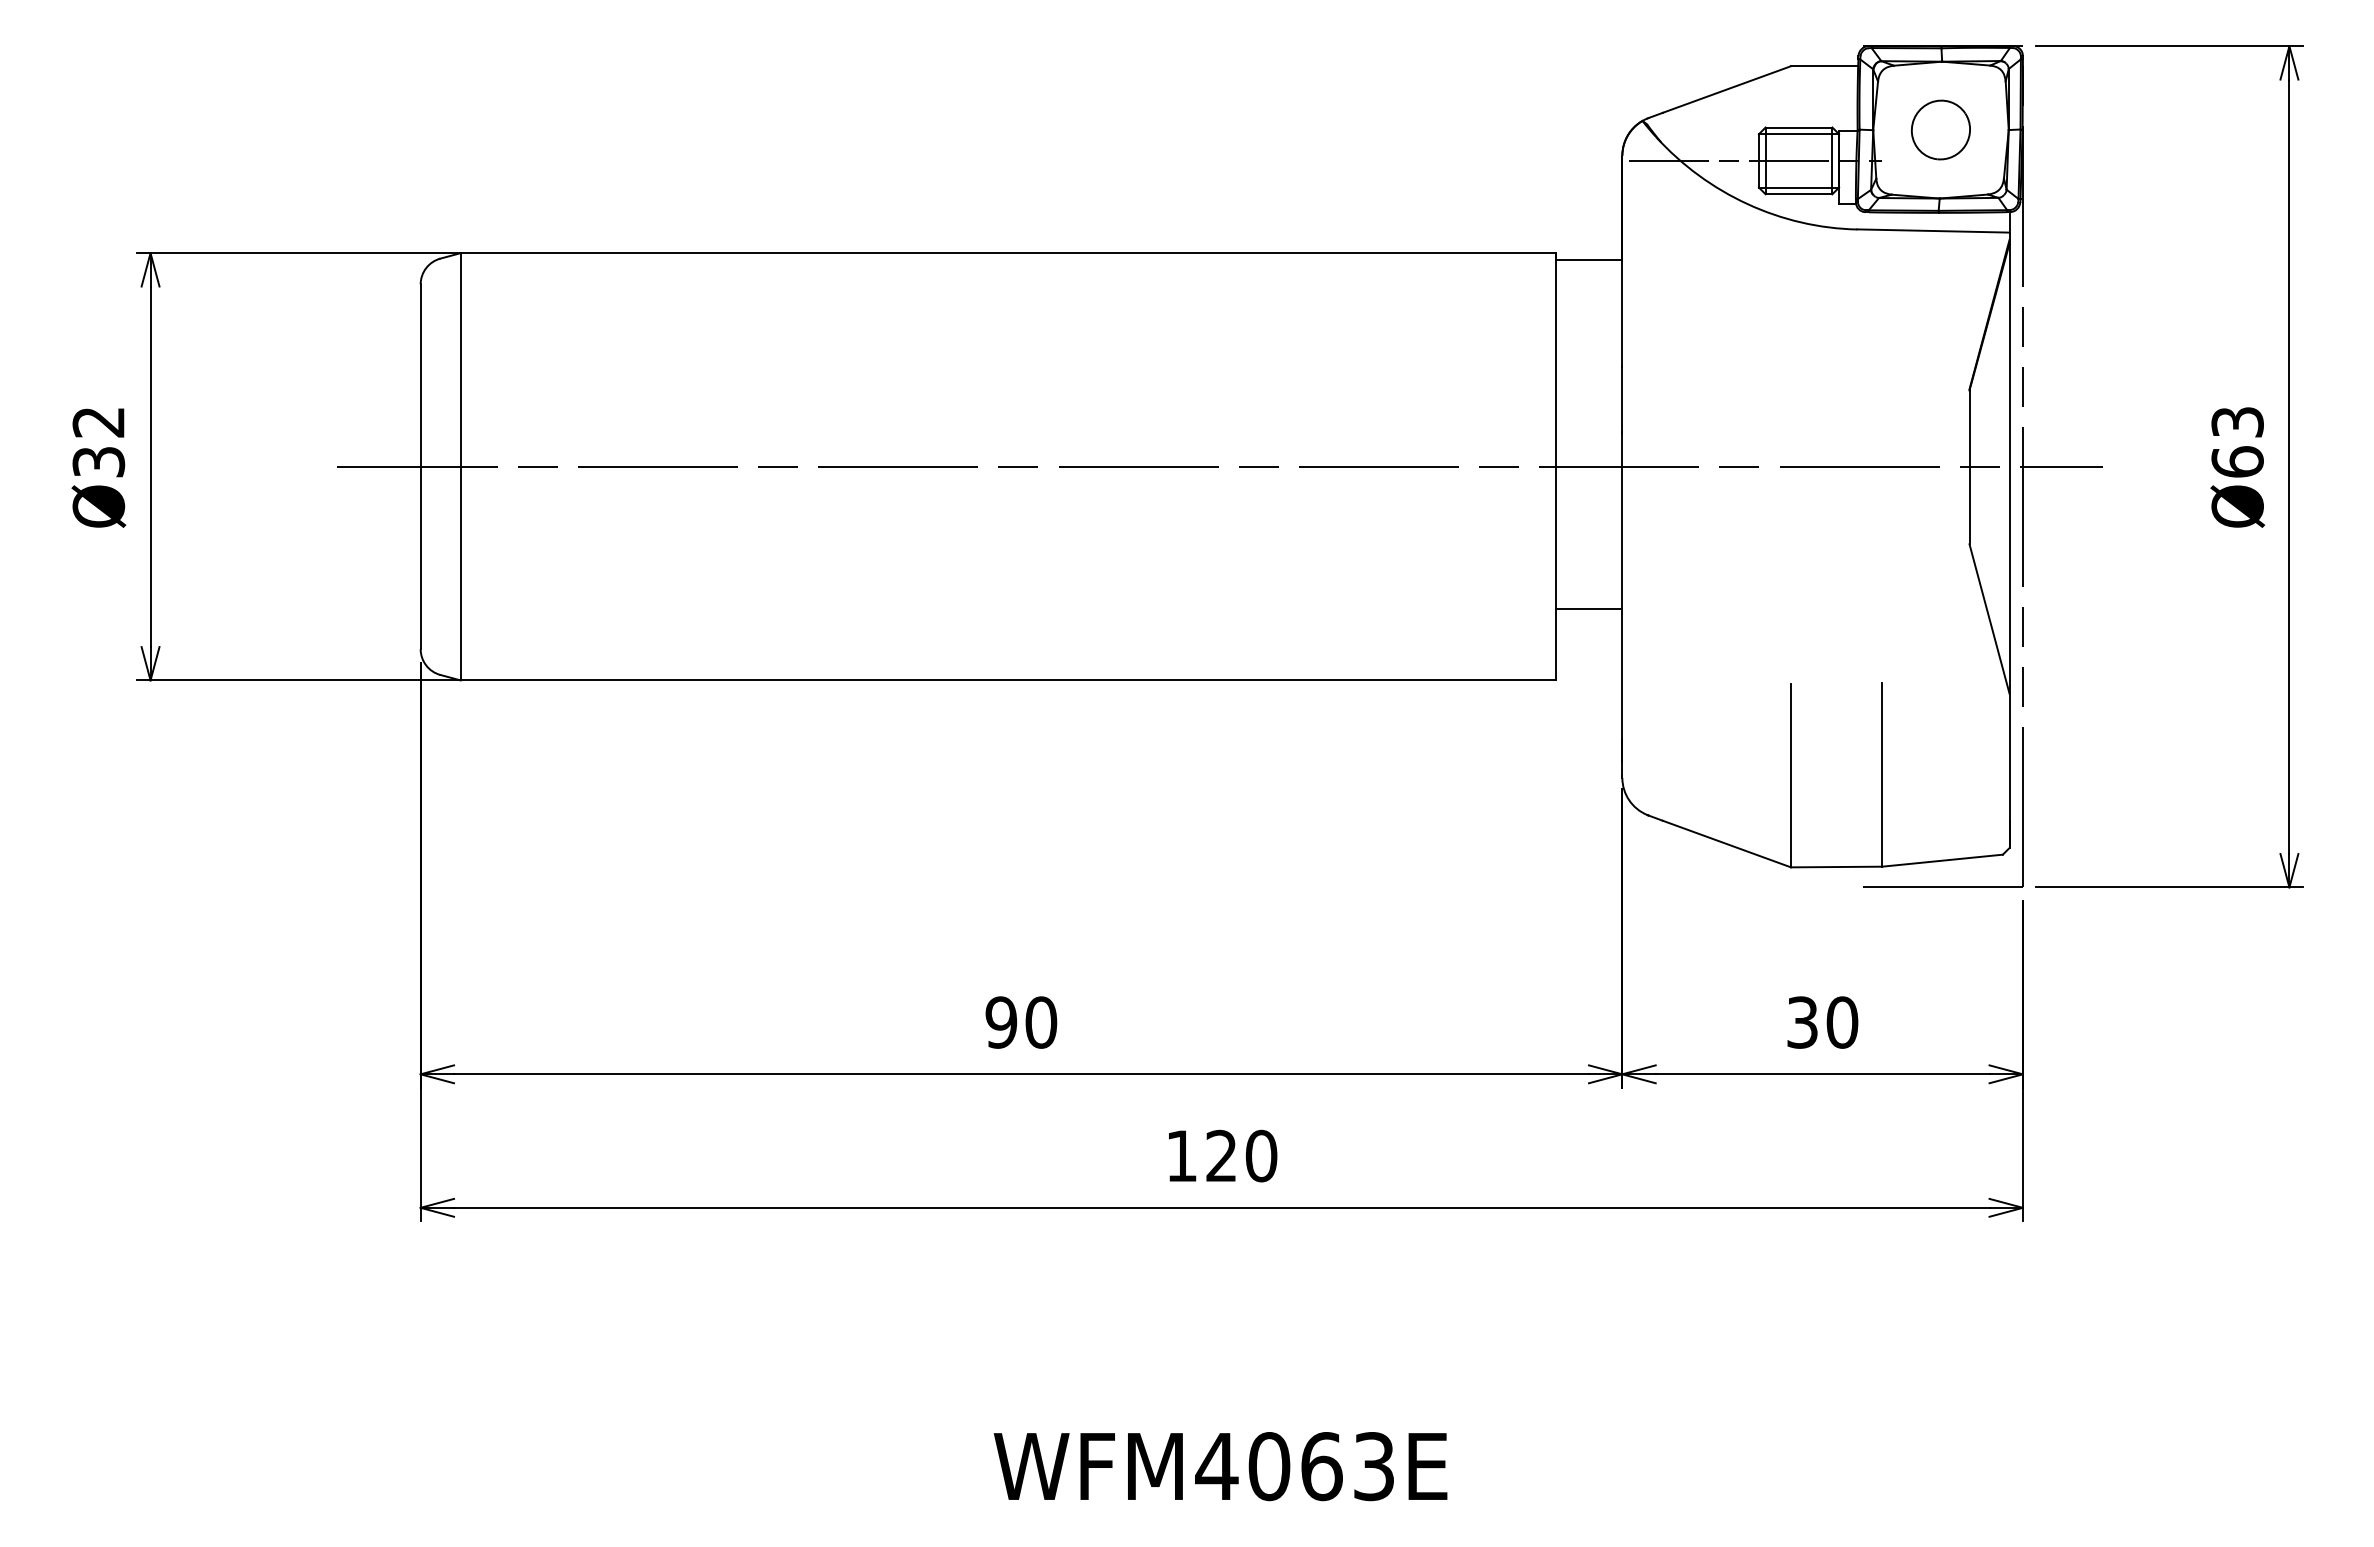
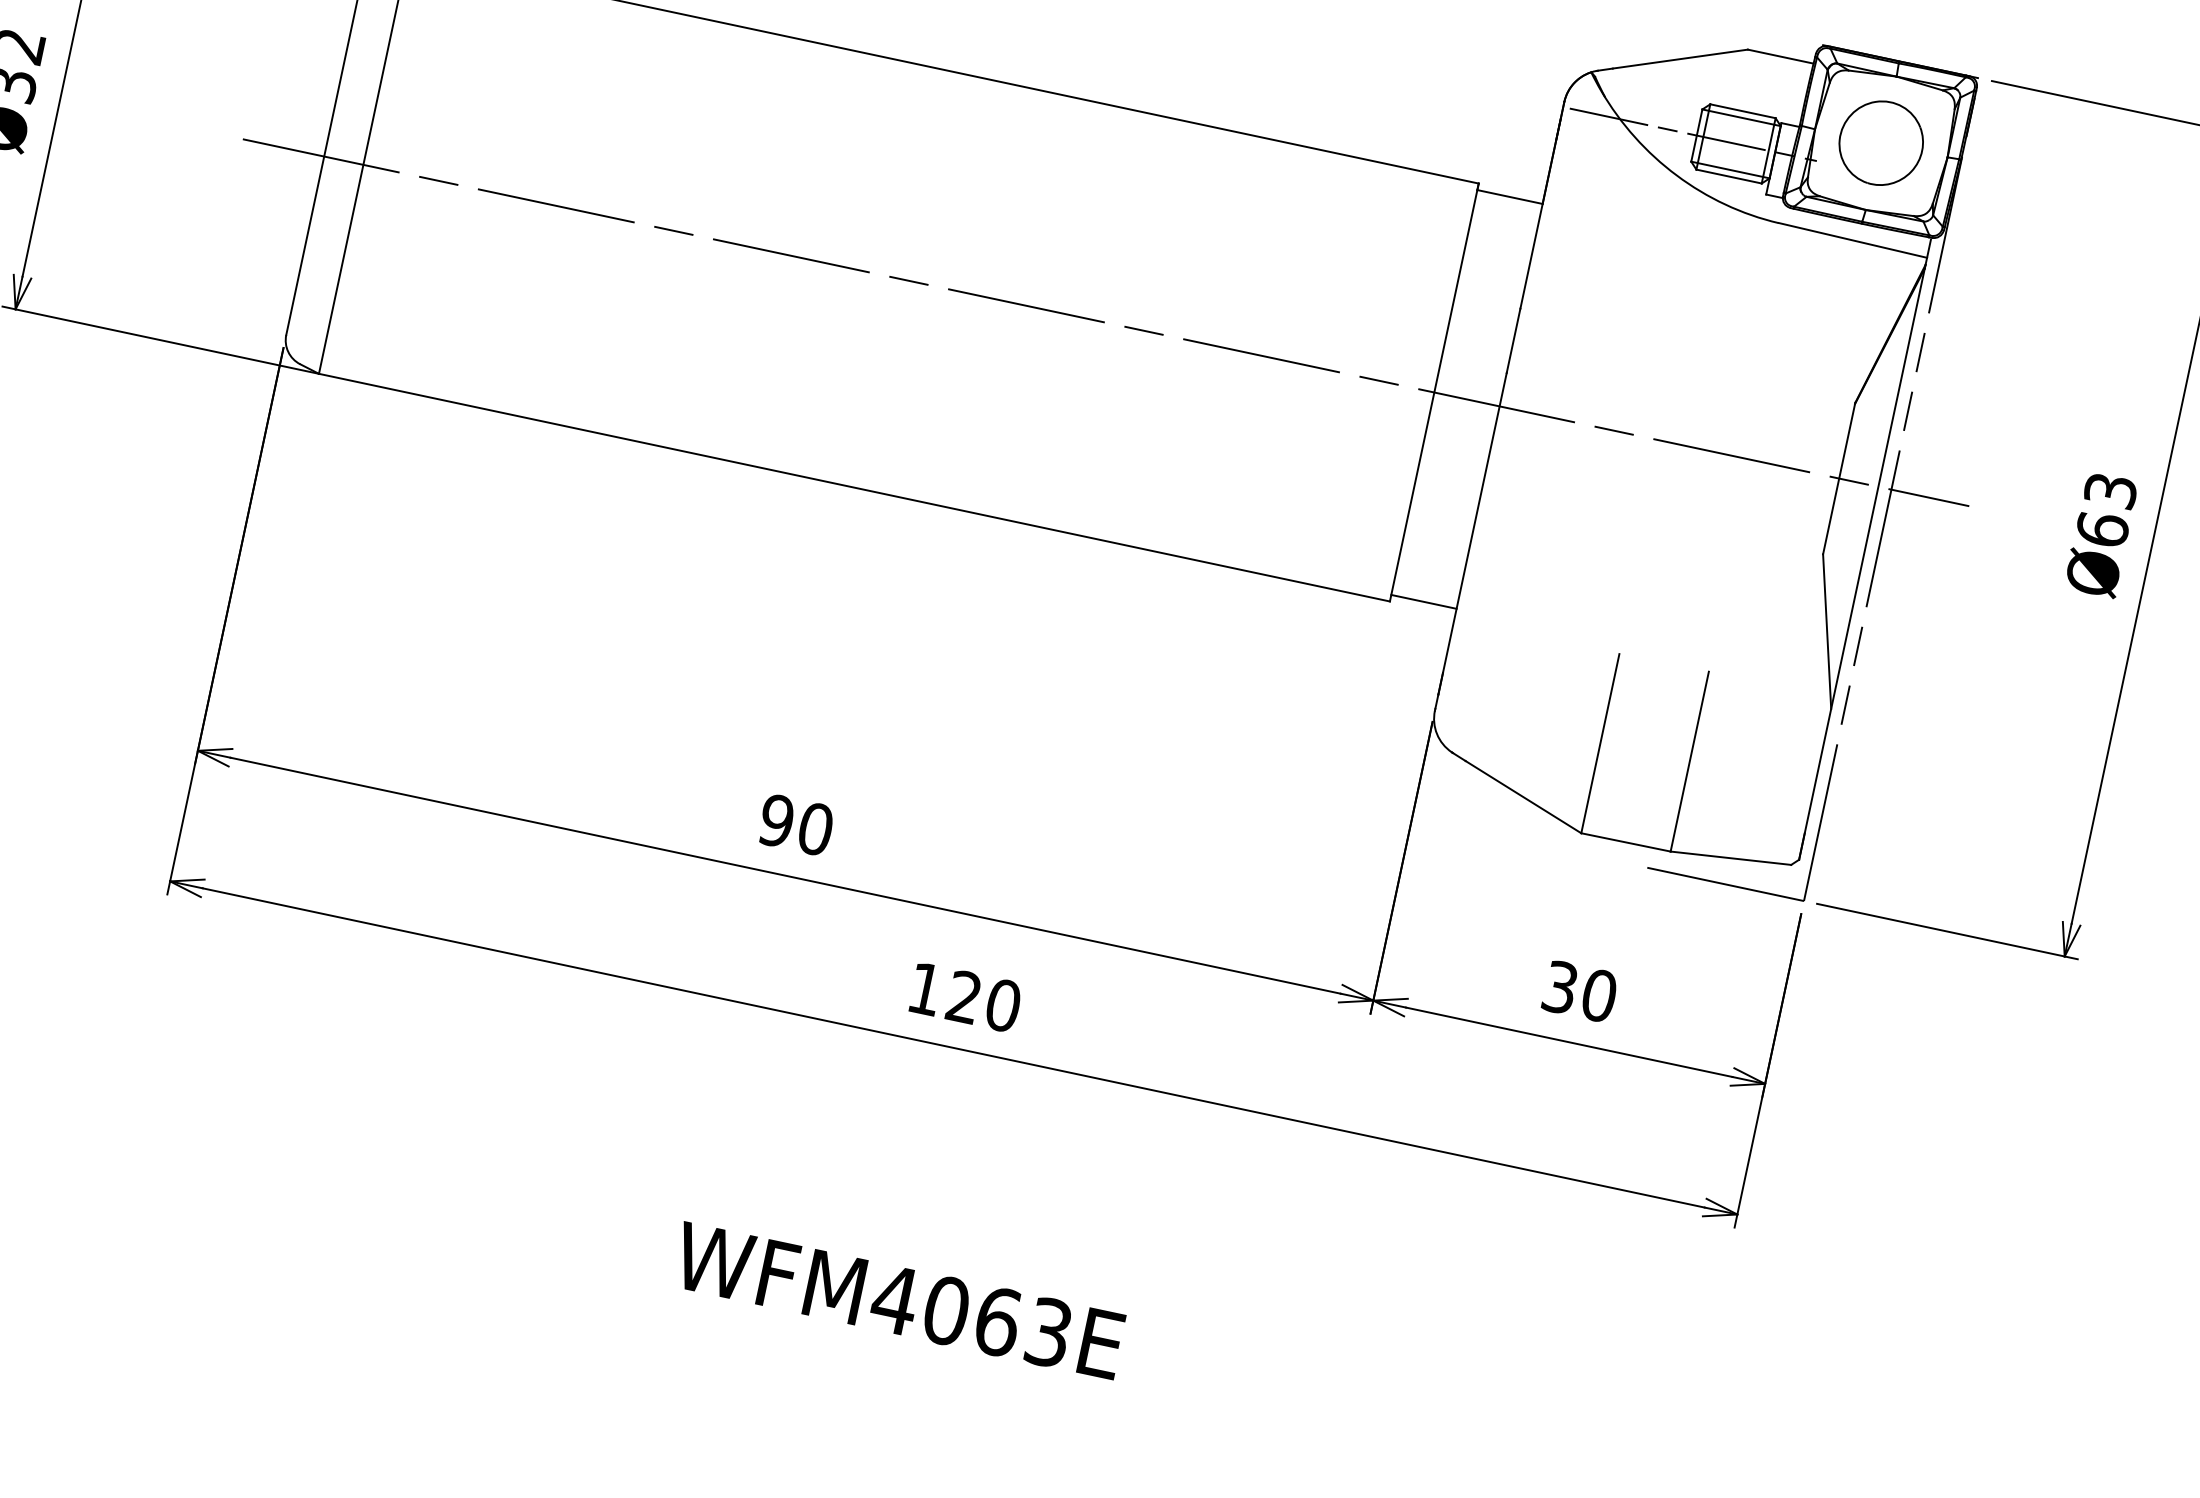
part: (1940, 129) -> (1880, 142), size x1.43
line: (1588, 608) -> (1423, 601), moved

